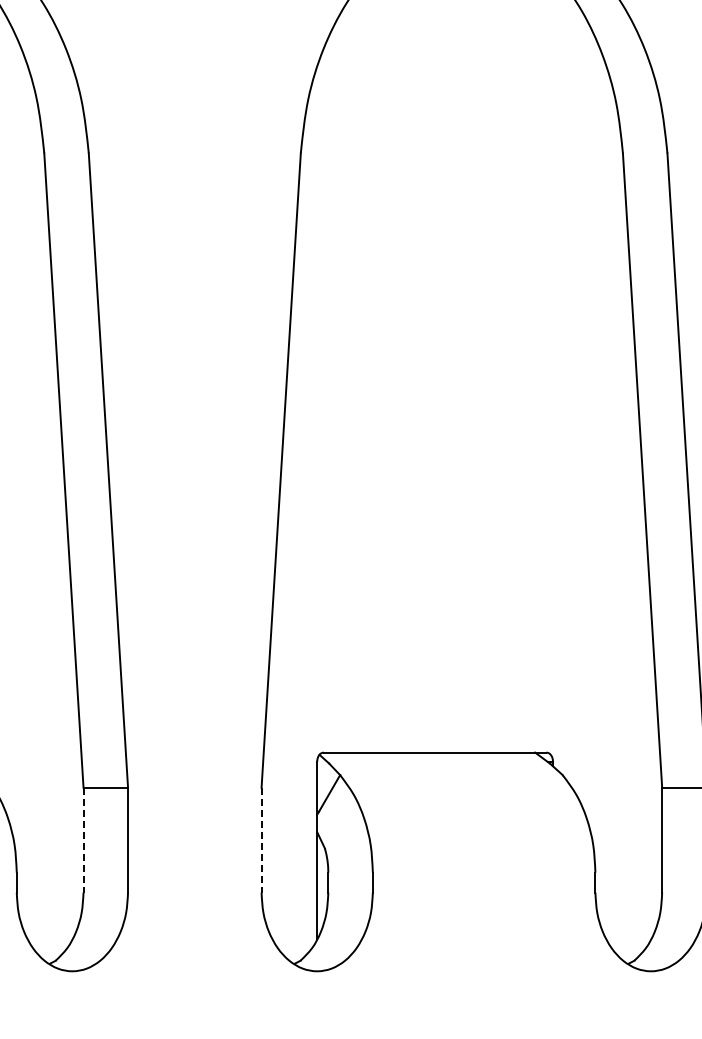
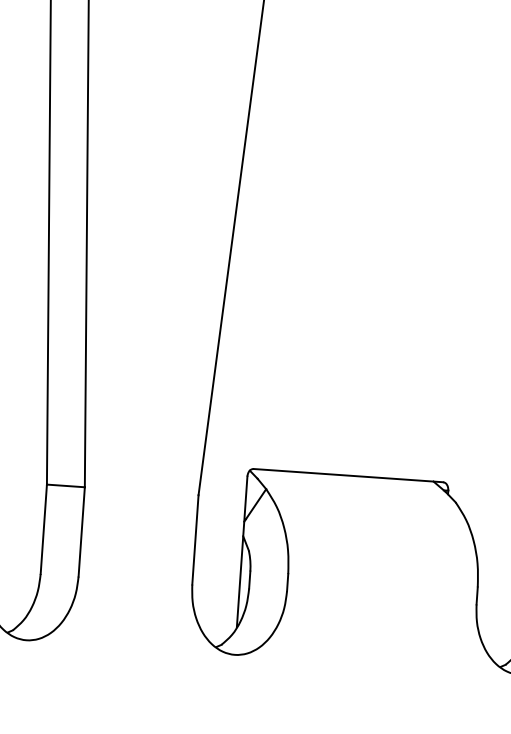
line: (83, 840) -> (43, 529), dashed -> solid
line: (261, 840) -> (195, 540), dashed -> solid

